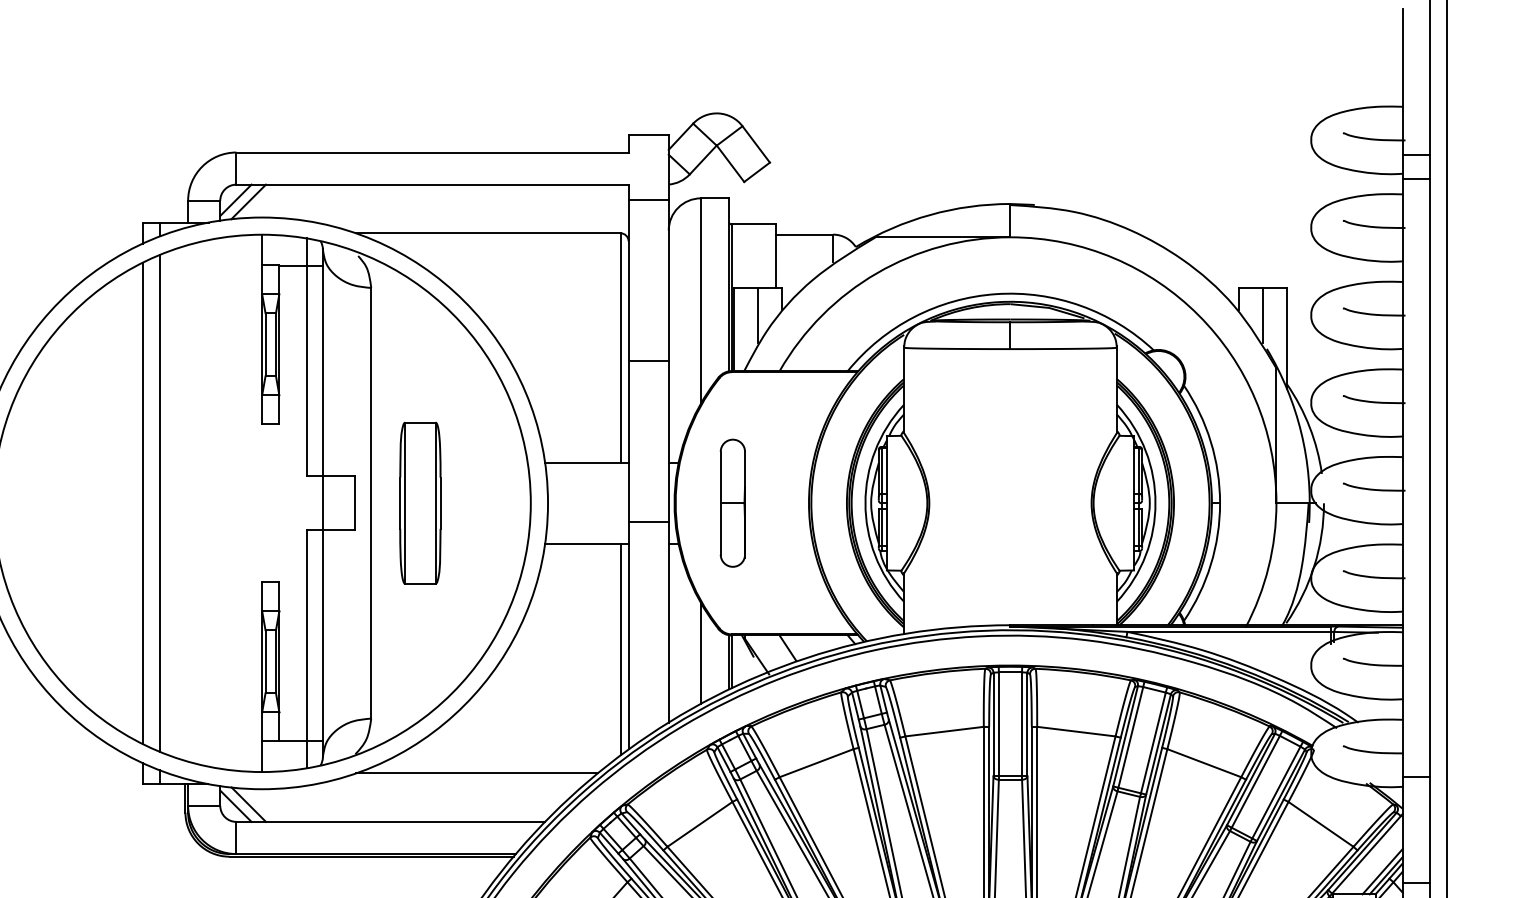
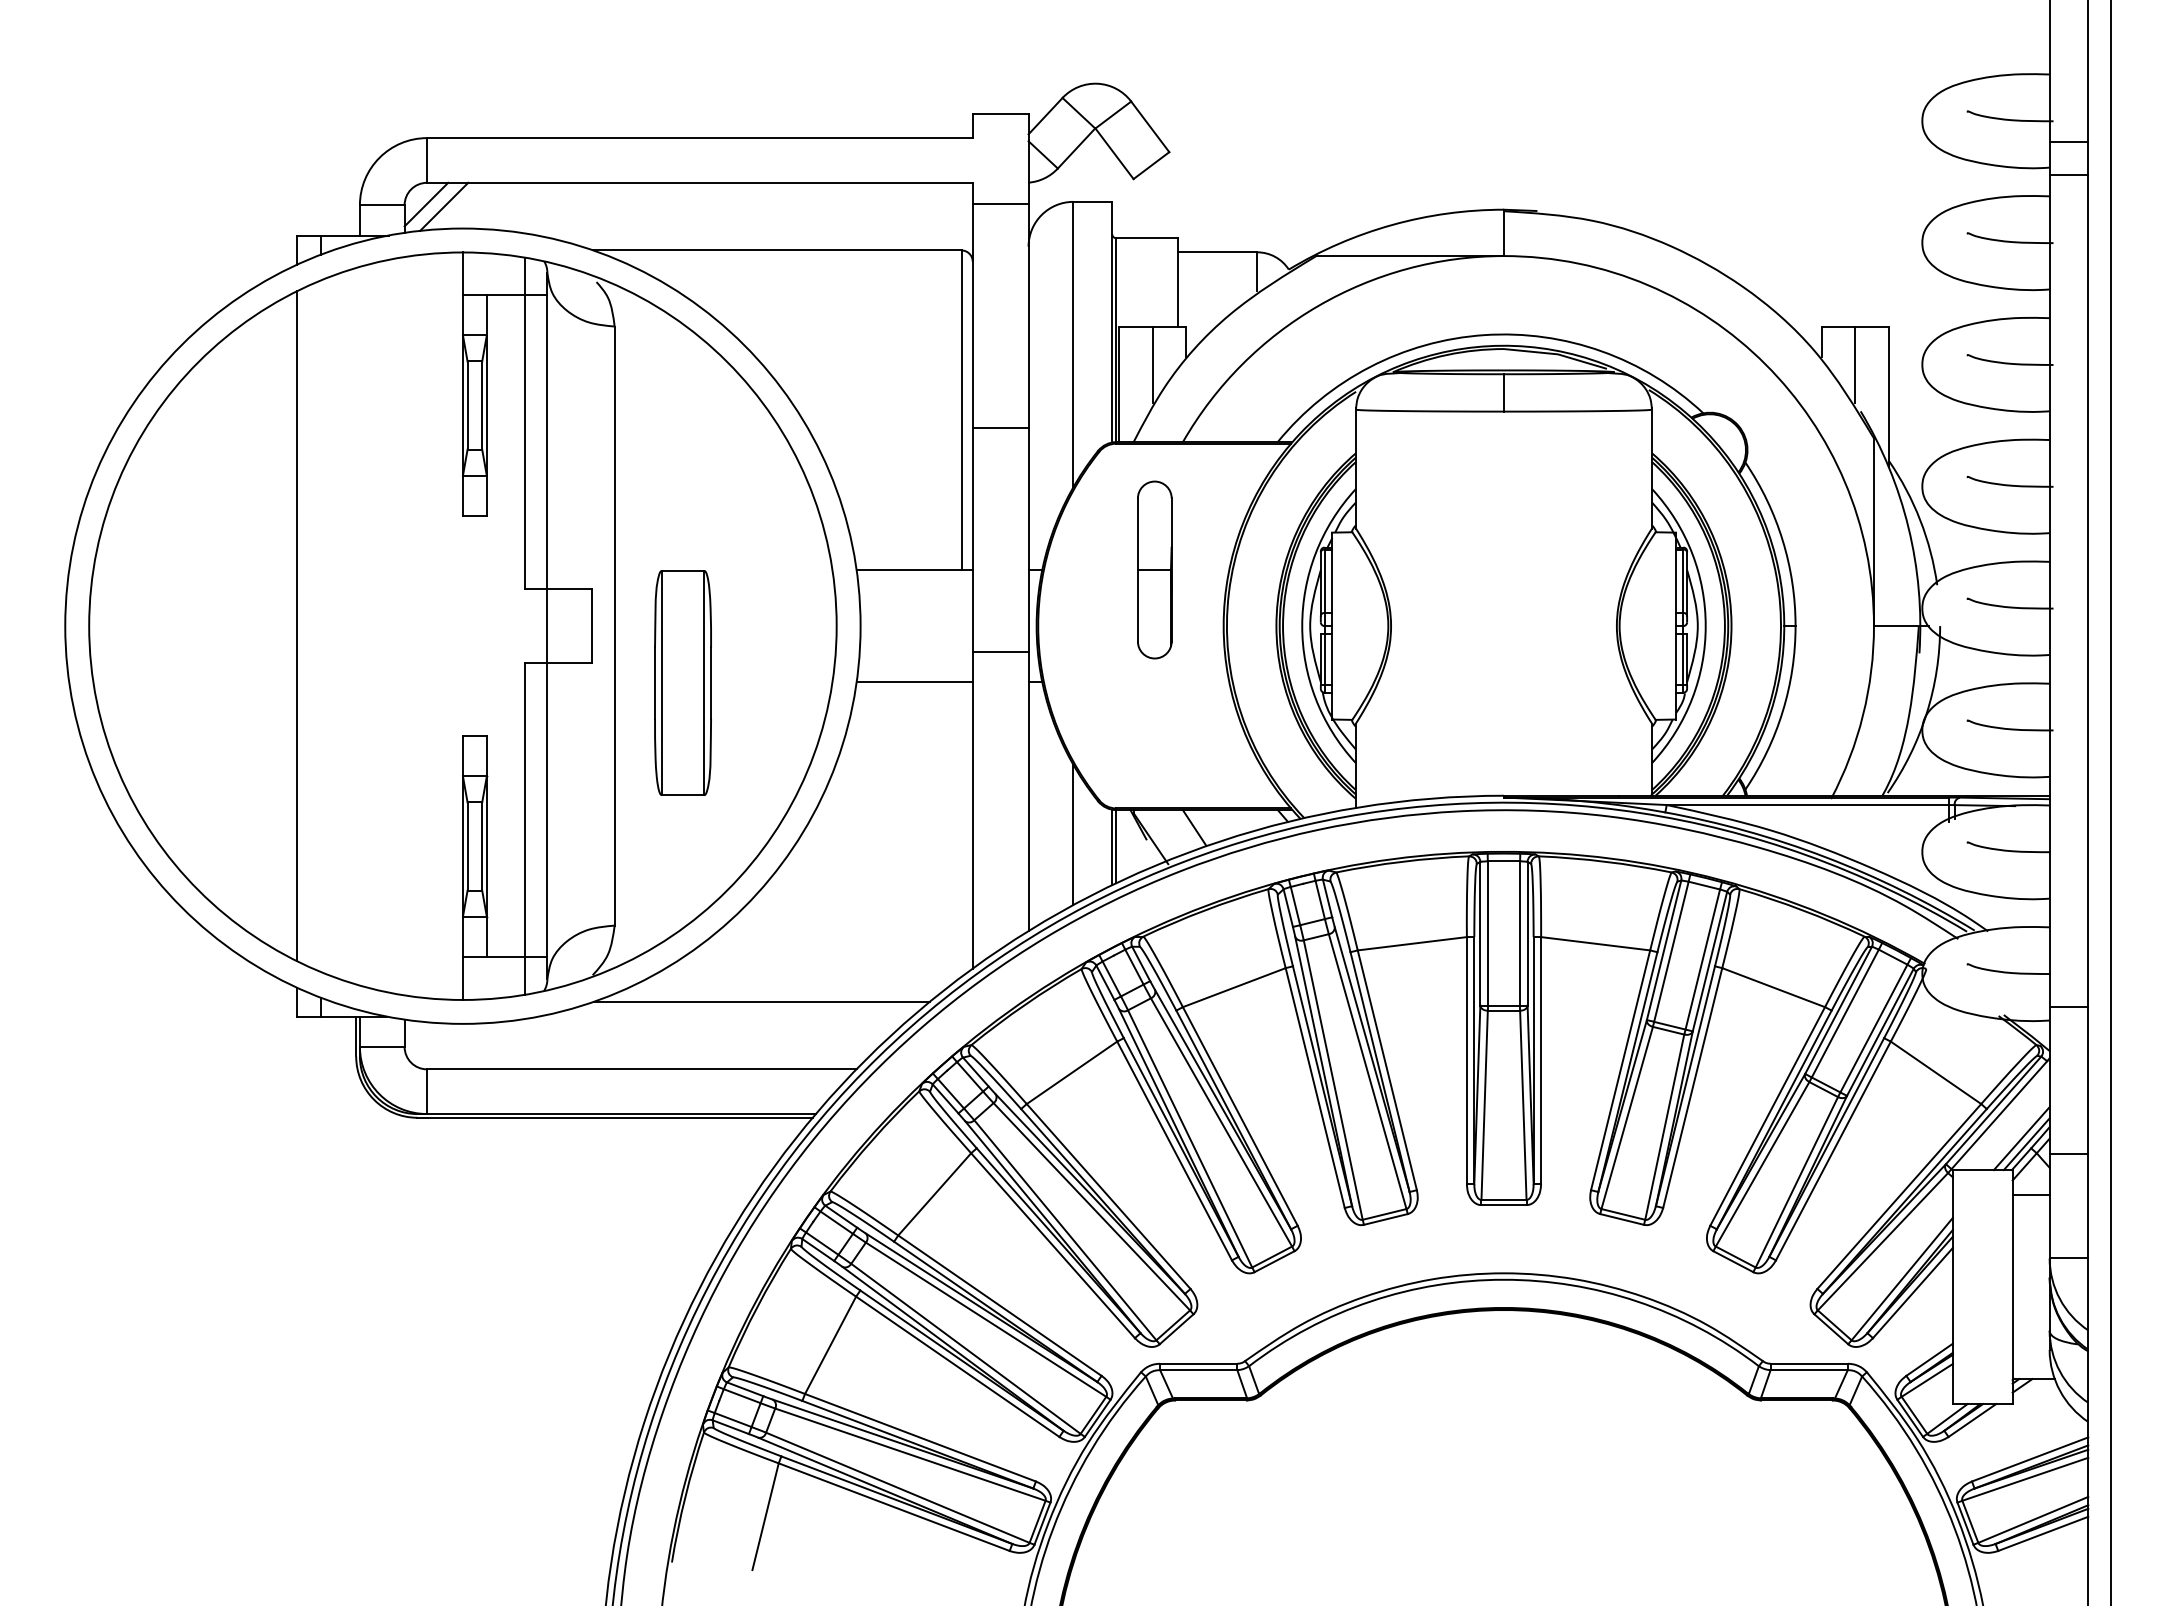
part: (419, 502) -> (682, 682), moved
part: (732, 502) -> (1154, 569), moved
line: (160, 503) -> (321, 626), removed
line: (620, 649) -> (961, 829), removed
line: (248, 804) -> (444, 1045), removed
line: (235, 806) -> (426, 1047), removed

